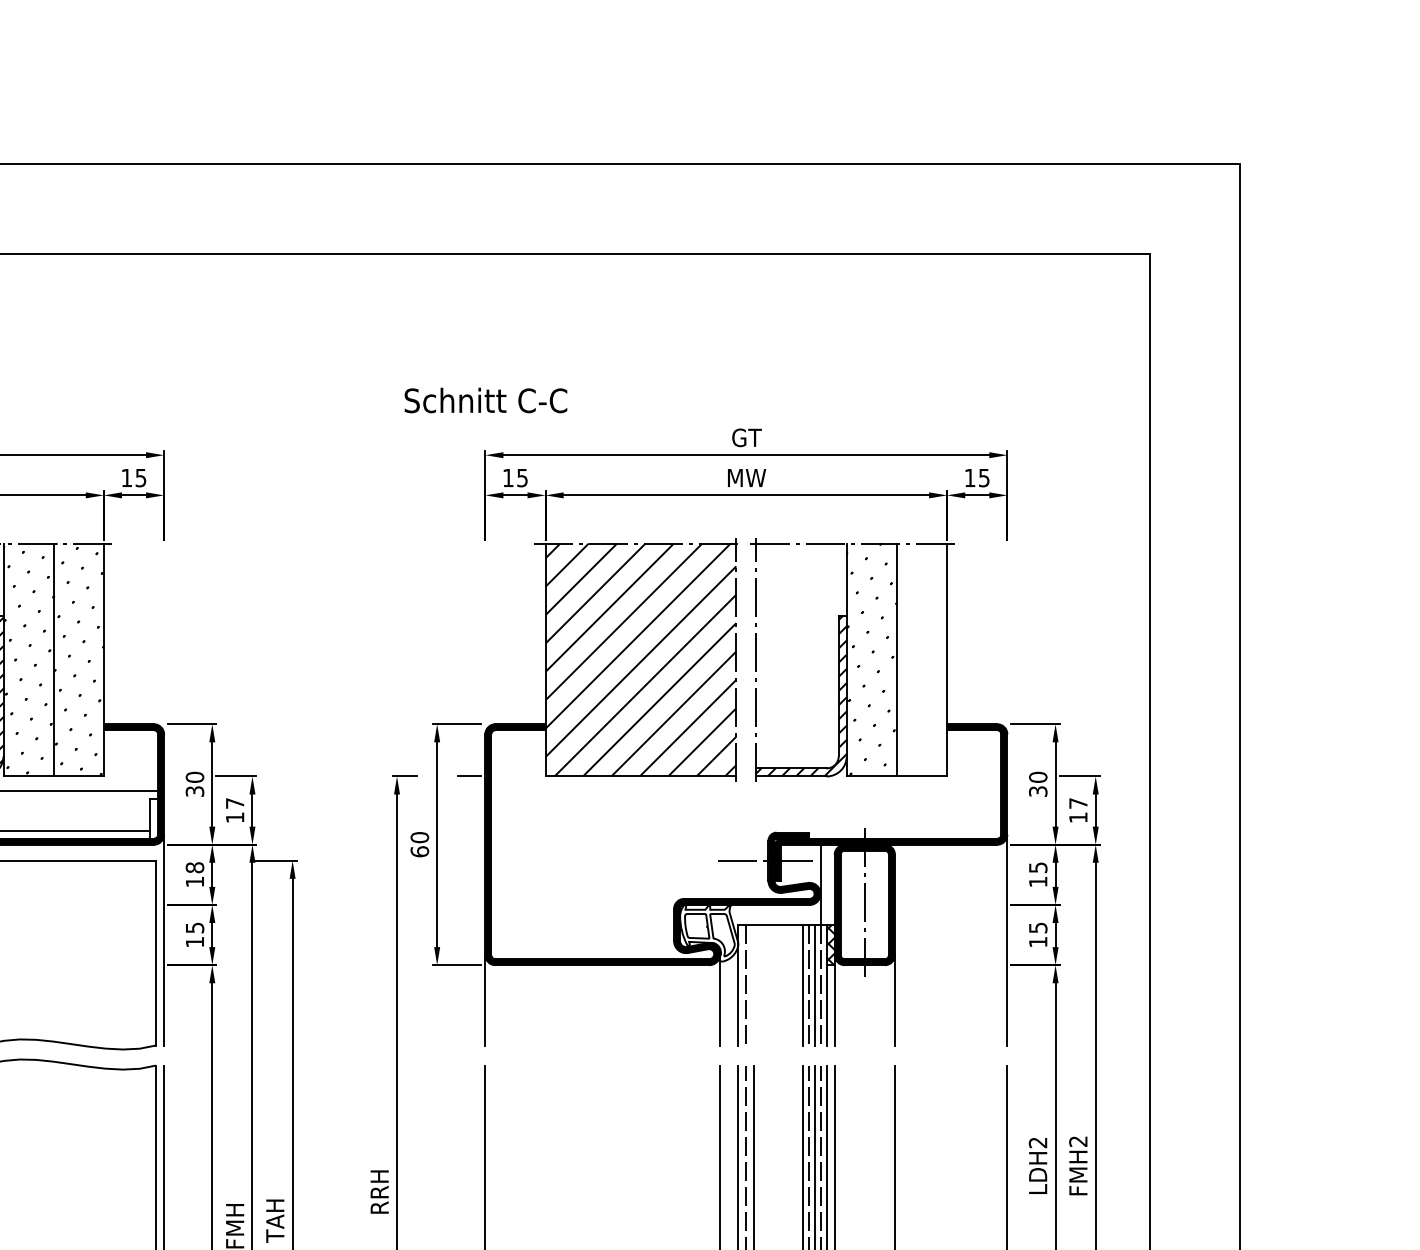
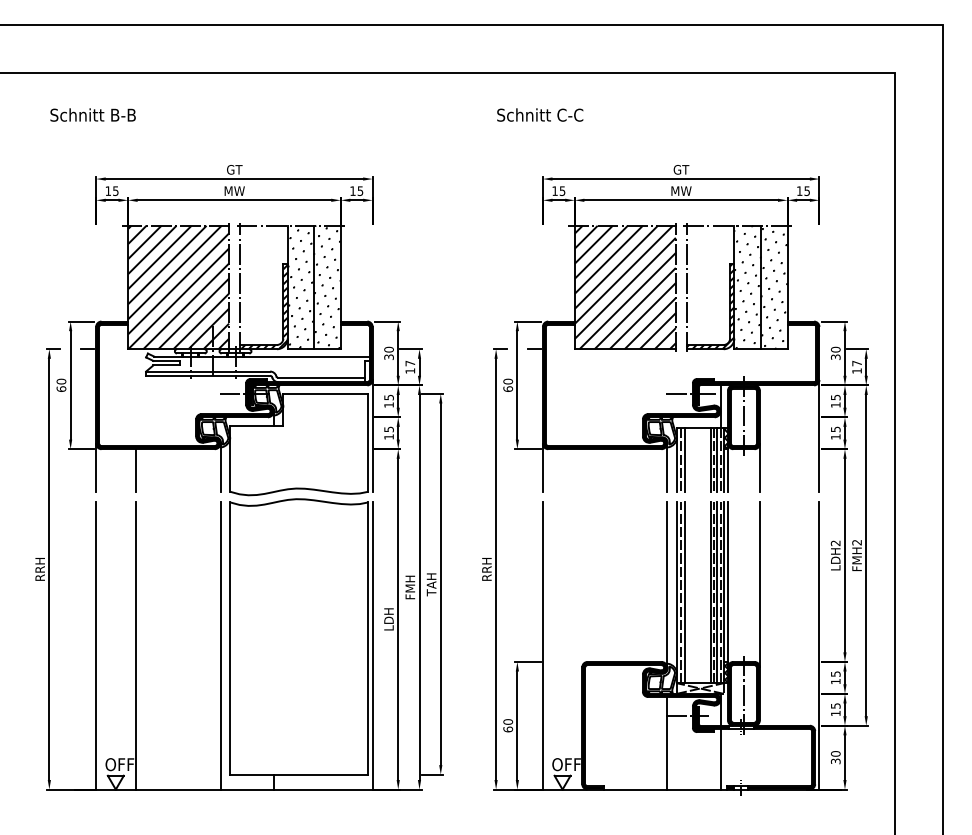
text: (486, 399) -> (540, 114), moved
hatch: (920, 661) -> (773, 288), added
text: (193, 867) -> (388, 397), 18 -> 15
line: (754, 984) -> (685, 459), added

